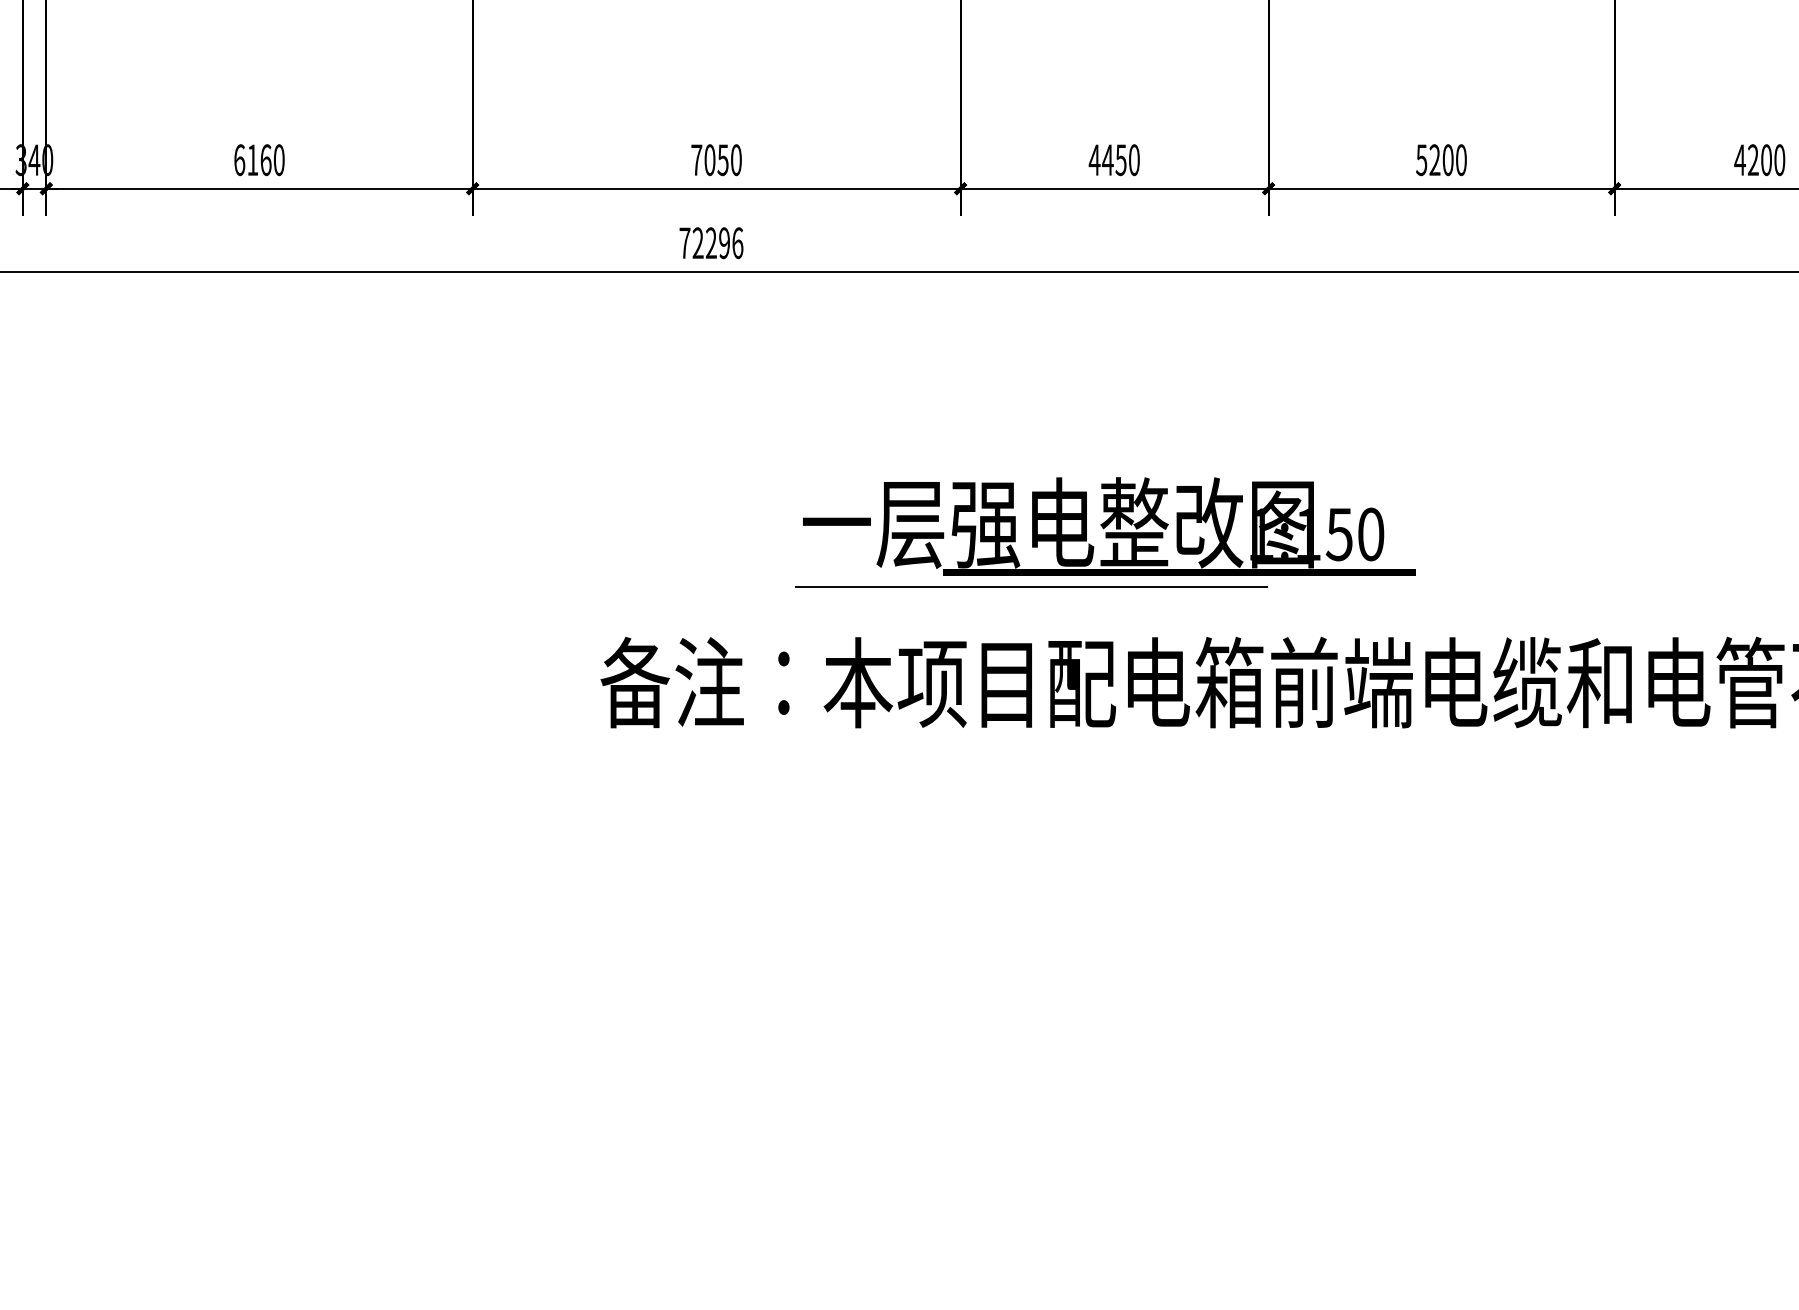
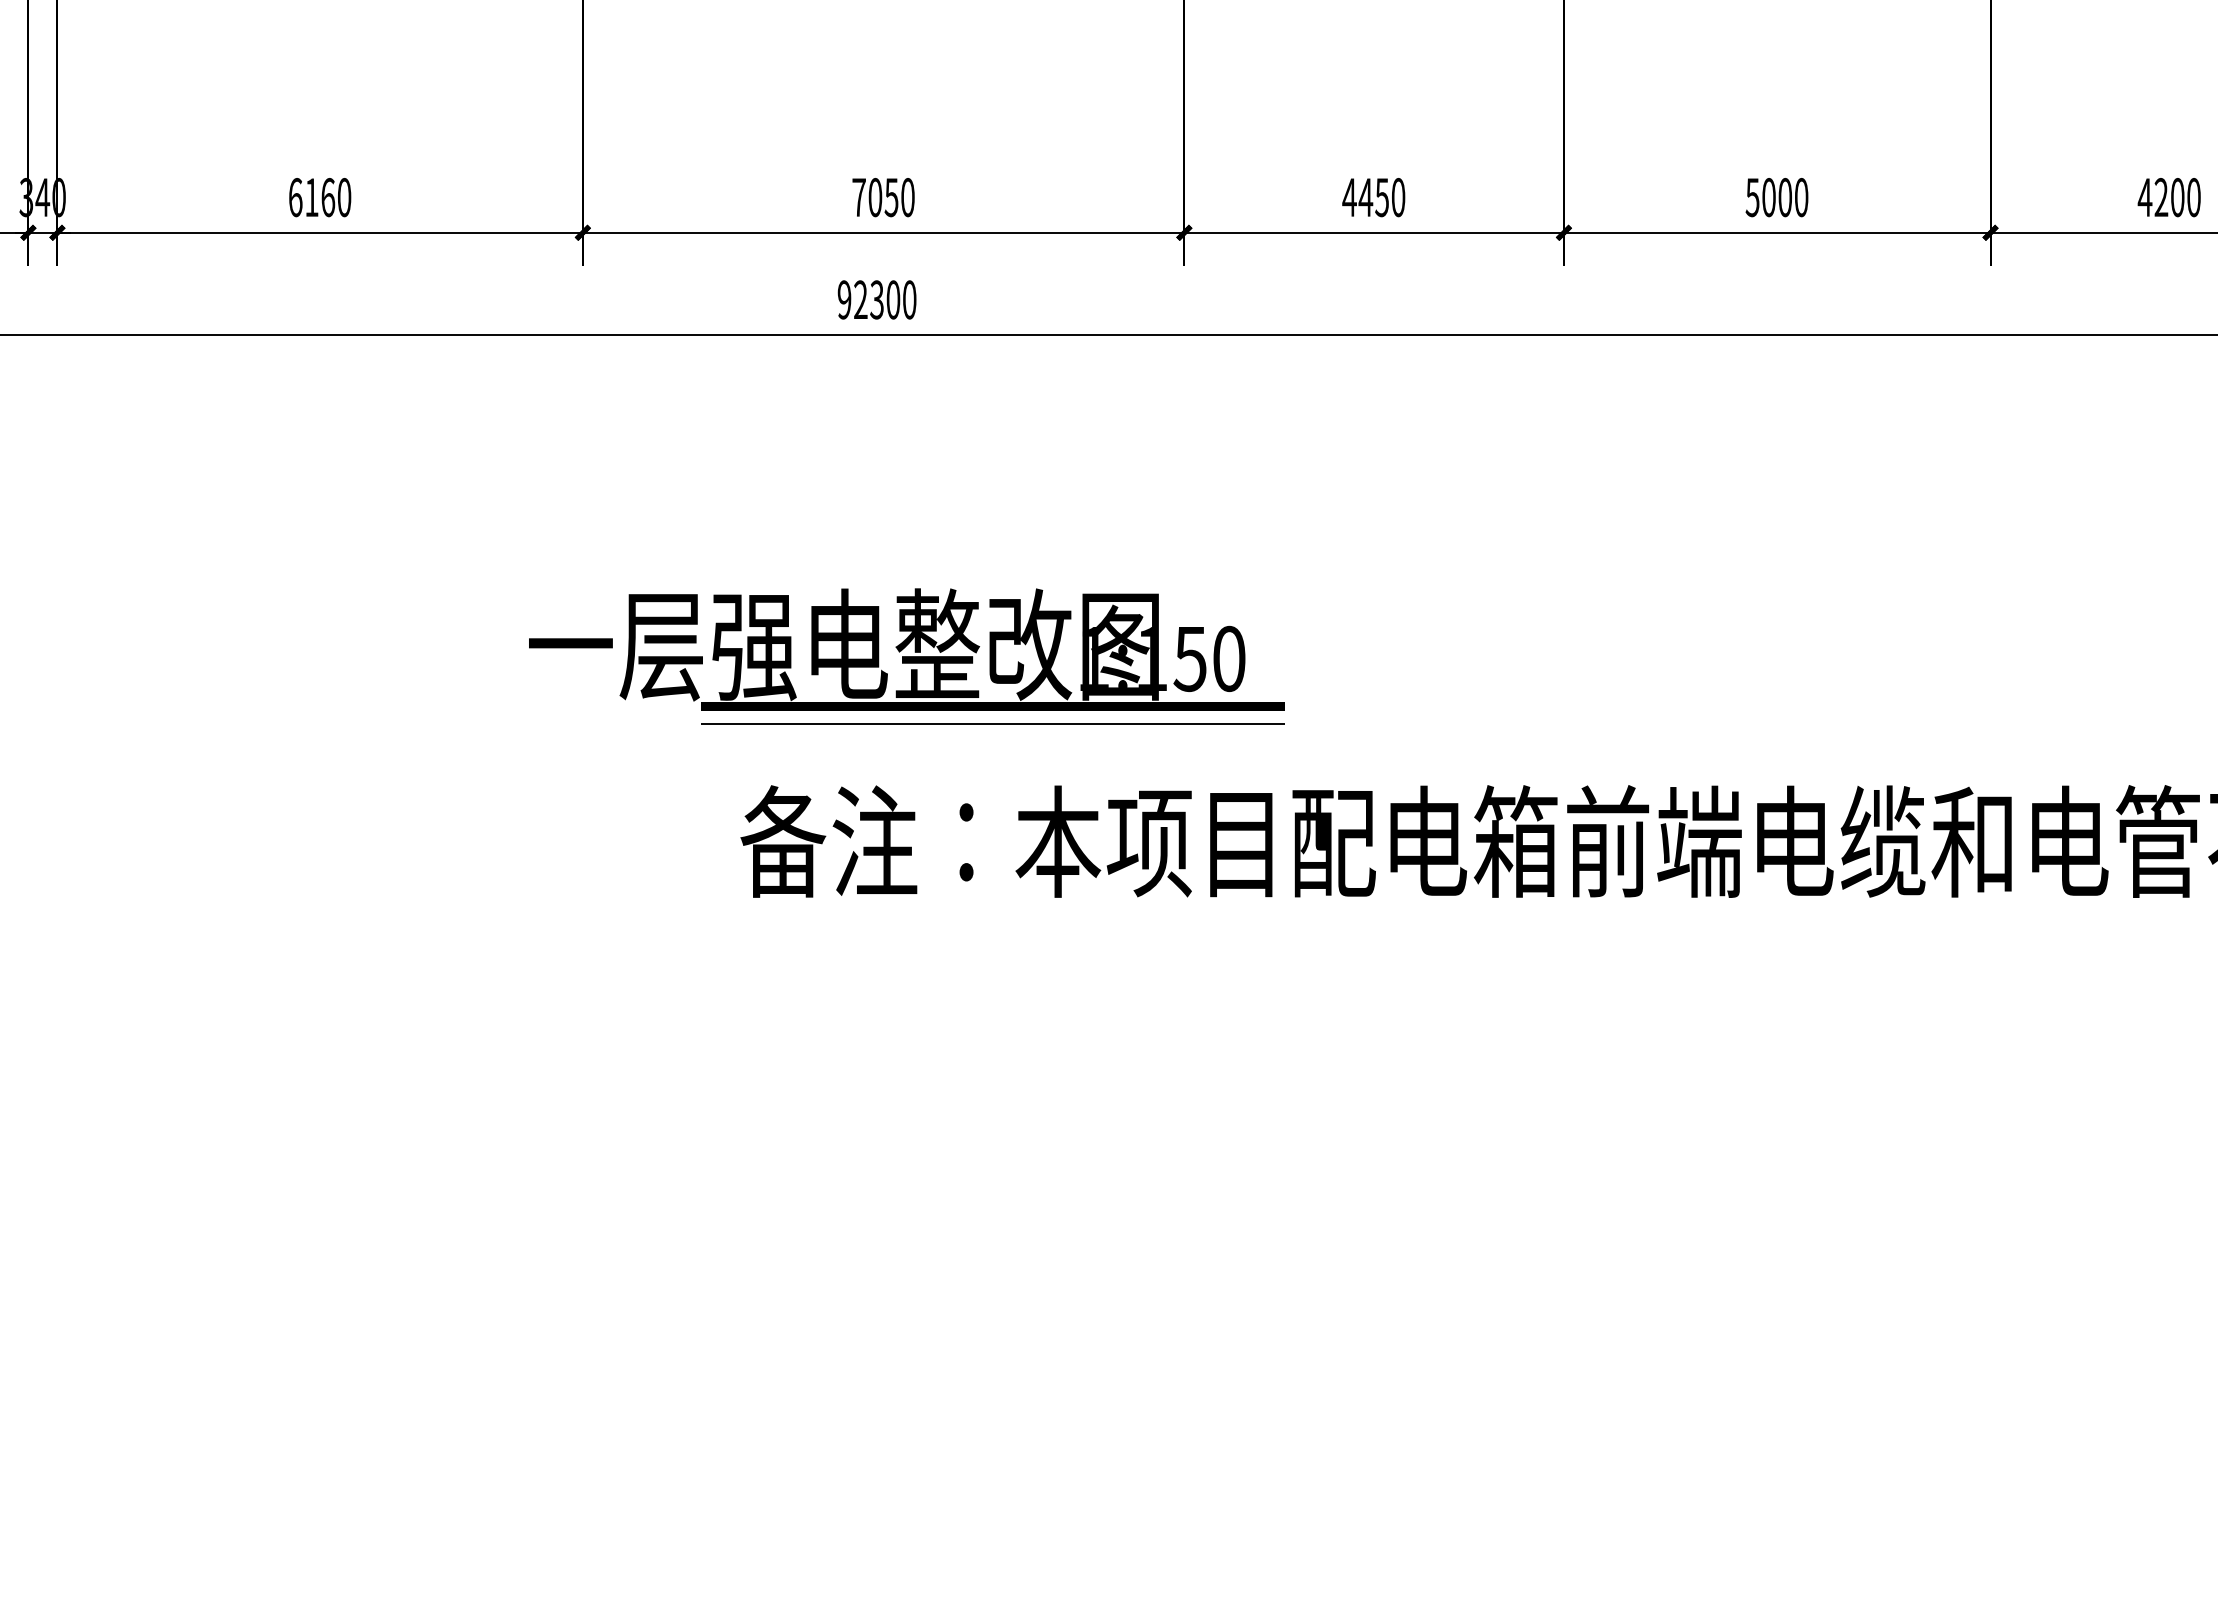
text: (1434, 160) -> (1768, 197), 5200 -> 5000
text: (710, 242) -> (876, 299), 72296 -> 92300
text: (1109, 526) -> (906, 649), moved
line: (1031, 586) -> (992, 723), moved

